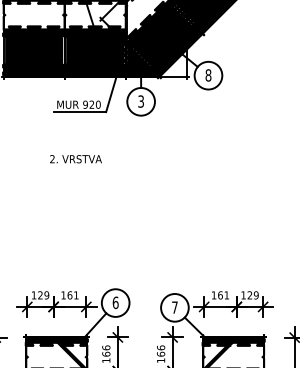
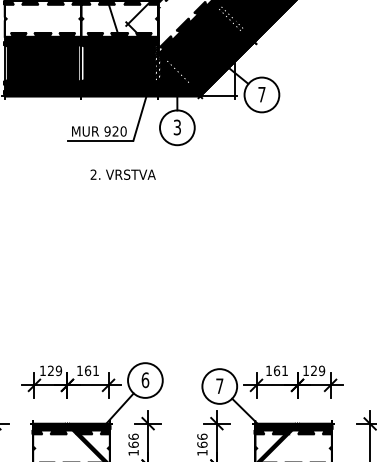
text: (208, 75) -> (261, 94), 8 -> 7
text: (75, 159) -> (122, 175), moved

